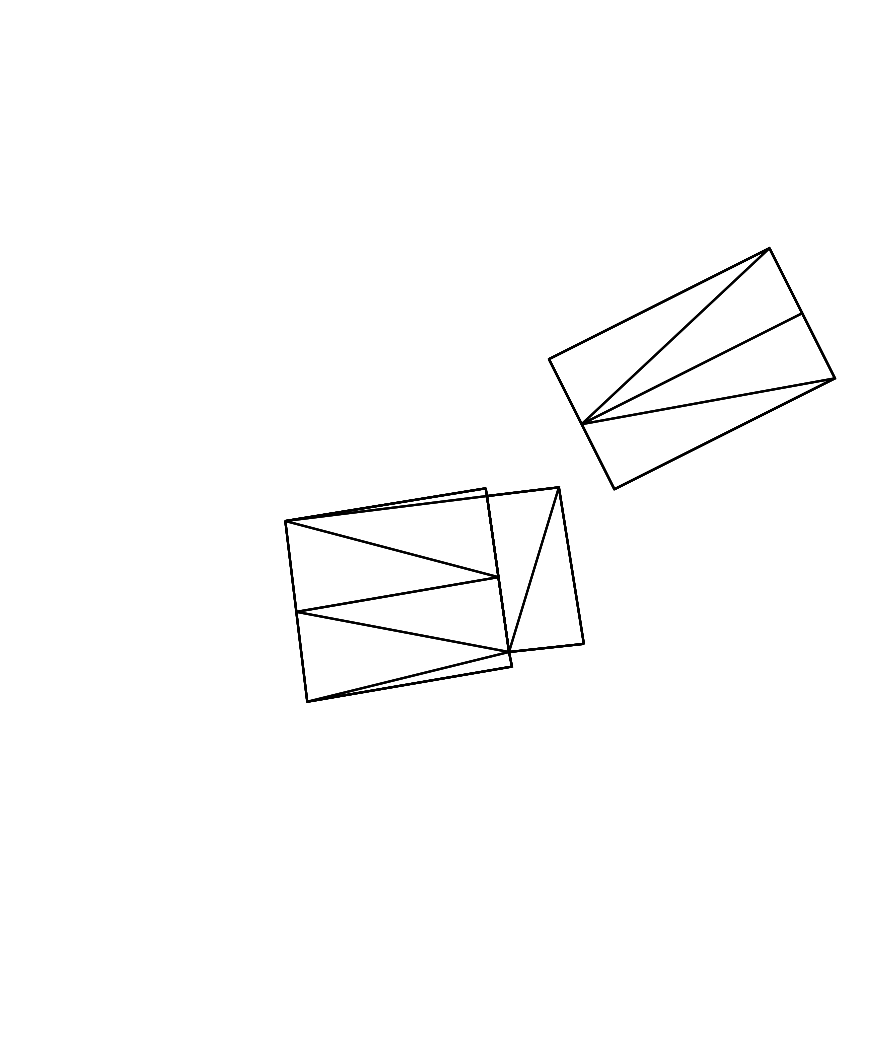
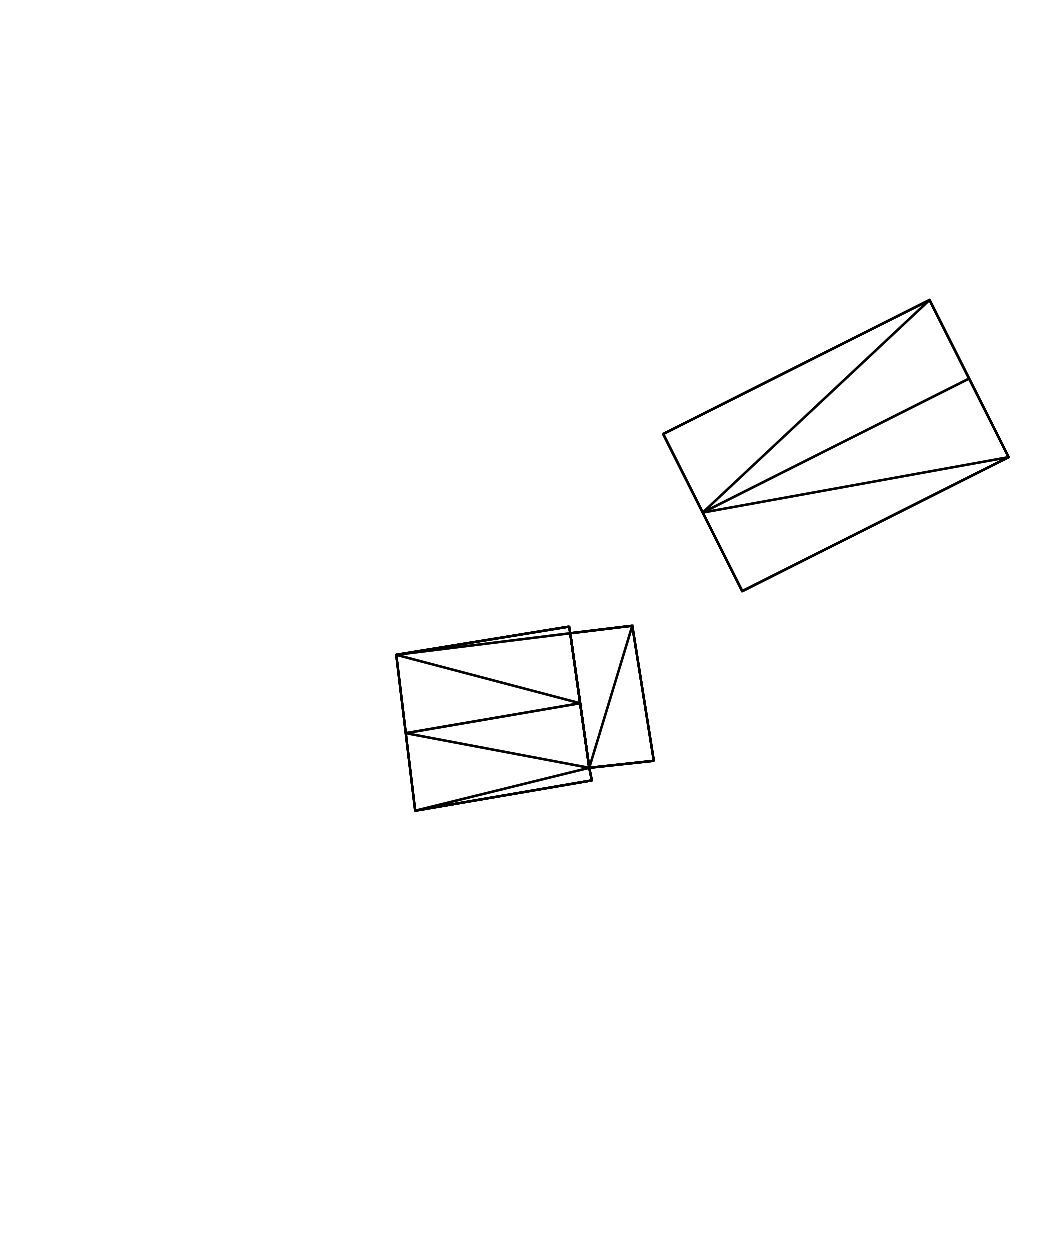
part: (434, 593) -> (524, 717), size x0.71

